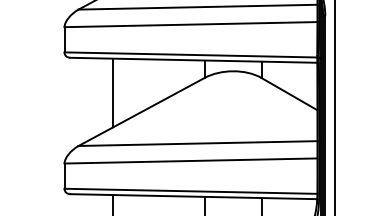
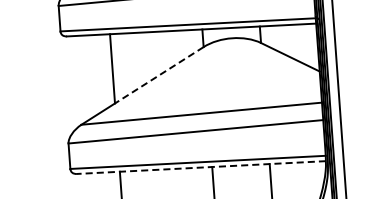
line: (158, 102) -> (158, 75), solid -> dashed
line: (193, 196) -> (200, 167), solid -> dashed

